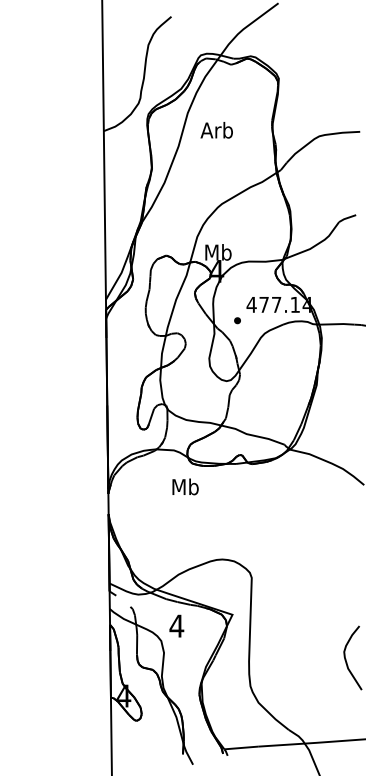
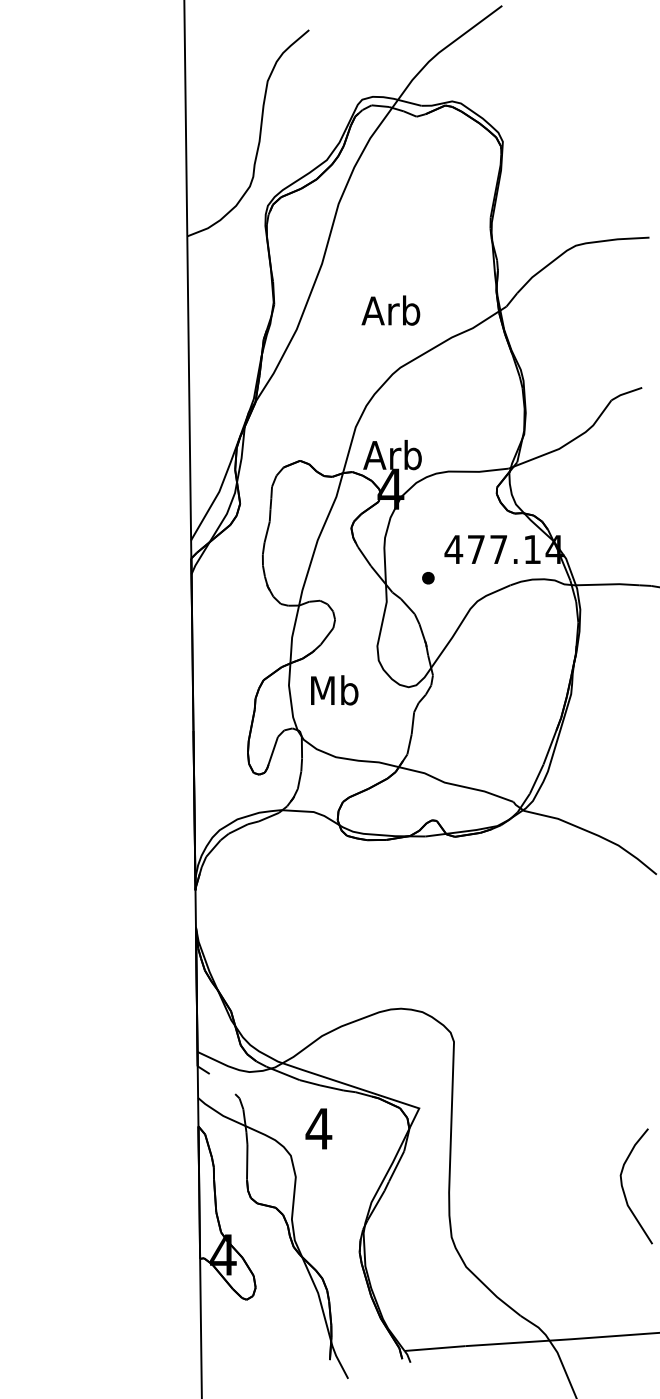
text: (216, 130) -> (390, 310), moved
text: (217, 252) -> (392, 455), Mb -> Arb
text: (185, 486) -> (334, 689), moved

